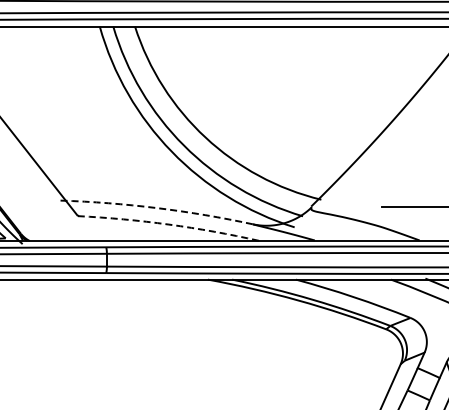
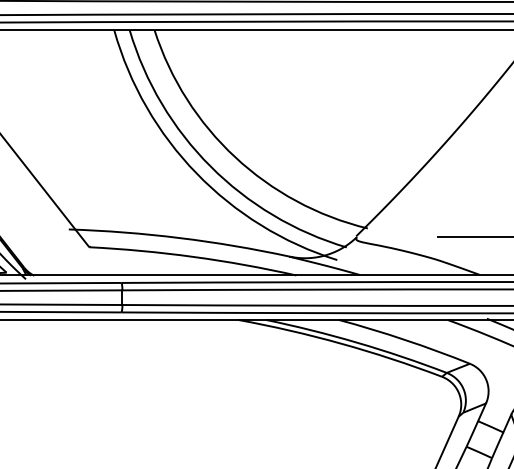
arc: (156, 208) -> (179, 238), dashed -> solid
arc: (168, 224) -> (192, 256), dashed -> solid

